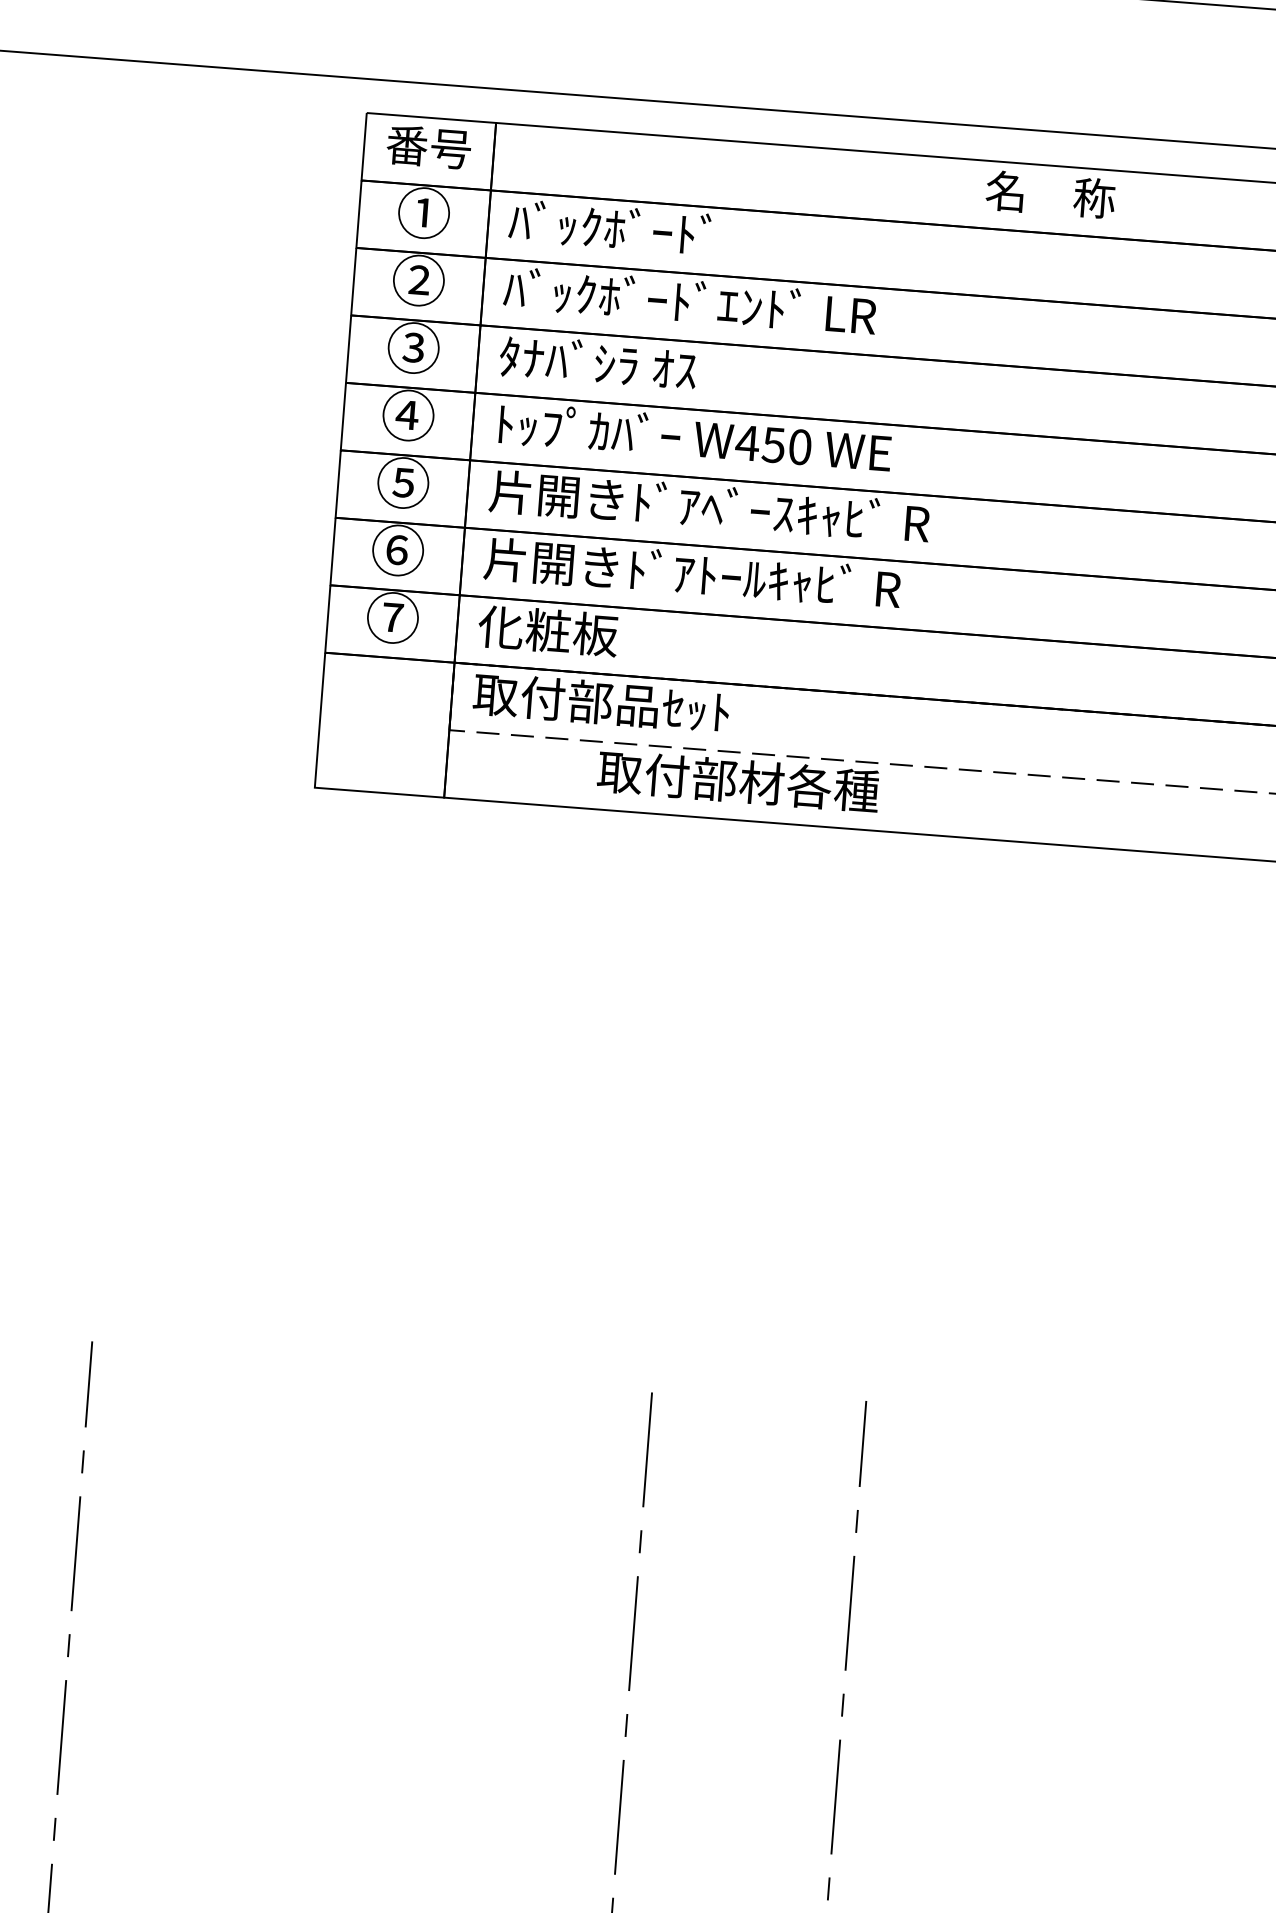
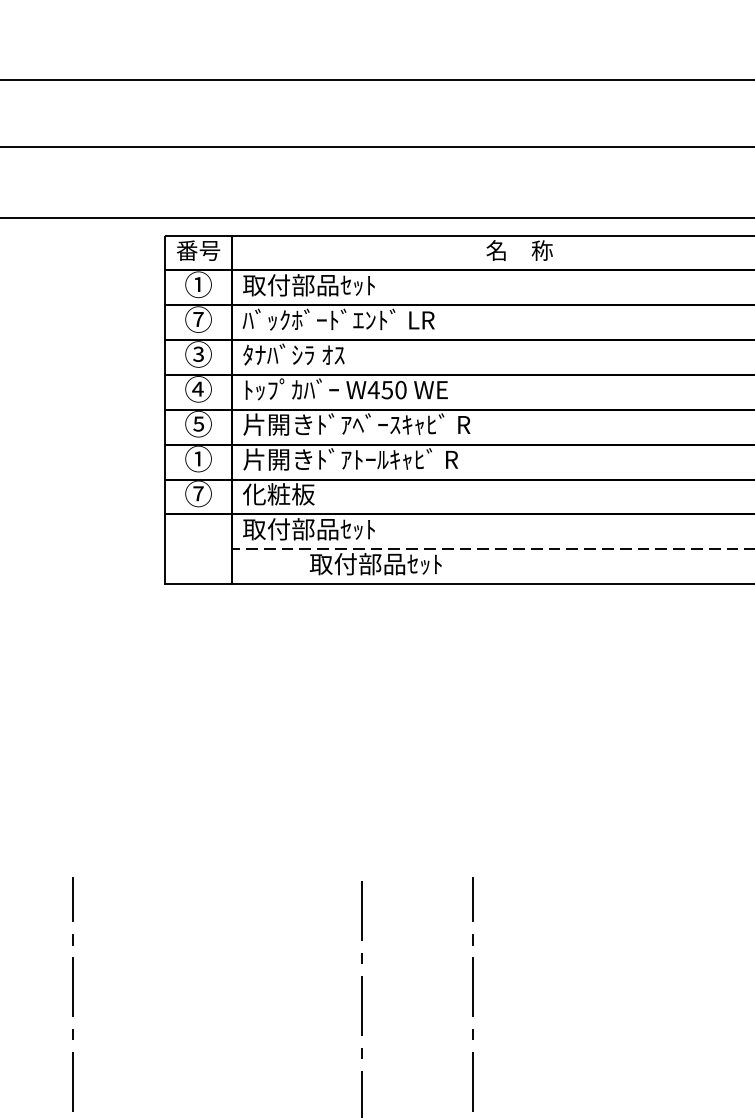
text: (636, 228) -> (308, 284), ﾊﾞｯｸﾎﾞｰﾄﾞ -> 取付部品ｾｯﾄ
text: (418, 278) -> (198, 318), ② -> ⑦
text: (396, 549) -> (197, 458), ⑥ -> ①
text: (808, 785) -> (418, 563), 取付部材各種 -> 取付部品ｾｯﾄ

